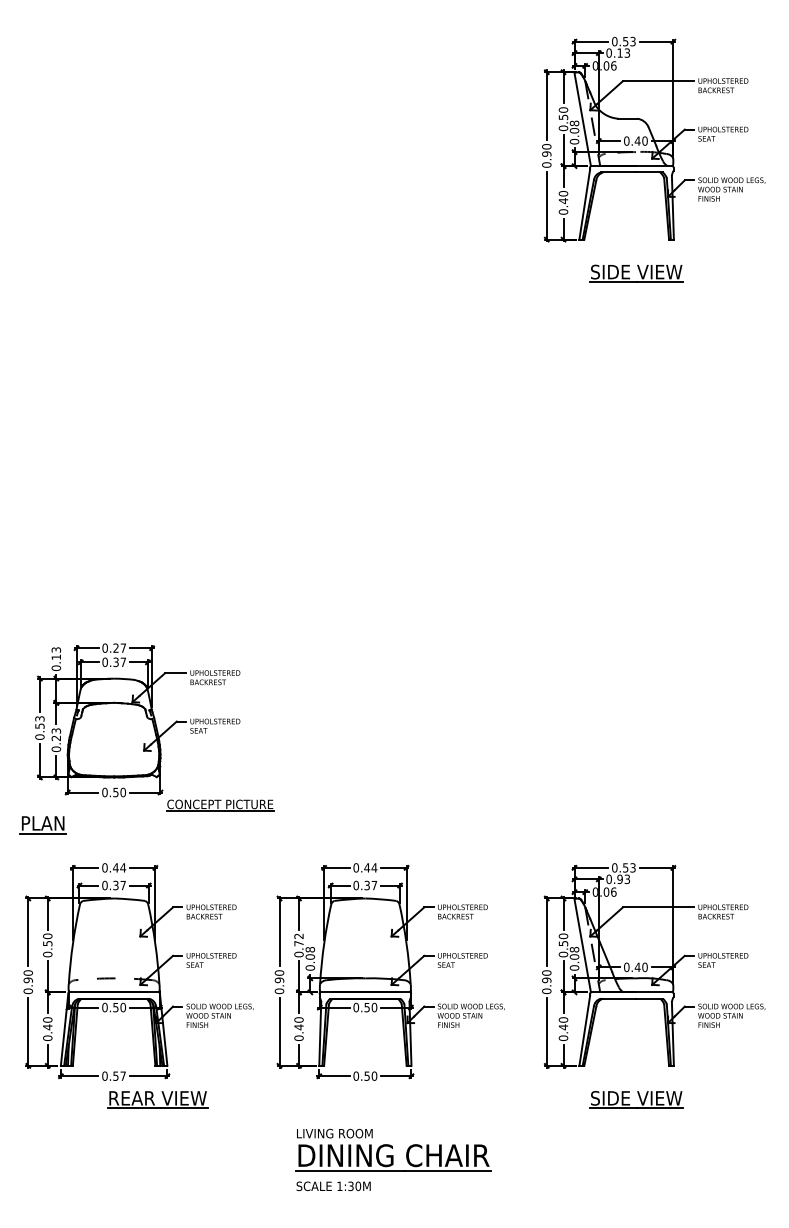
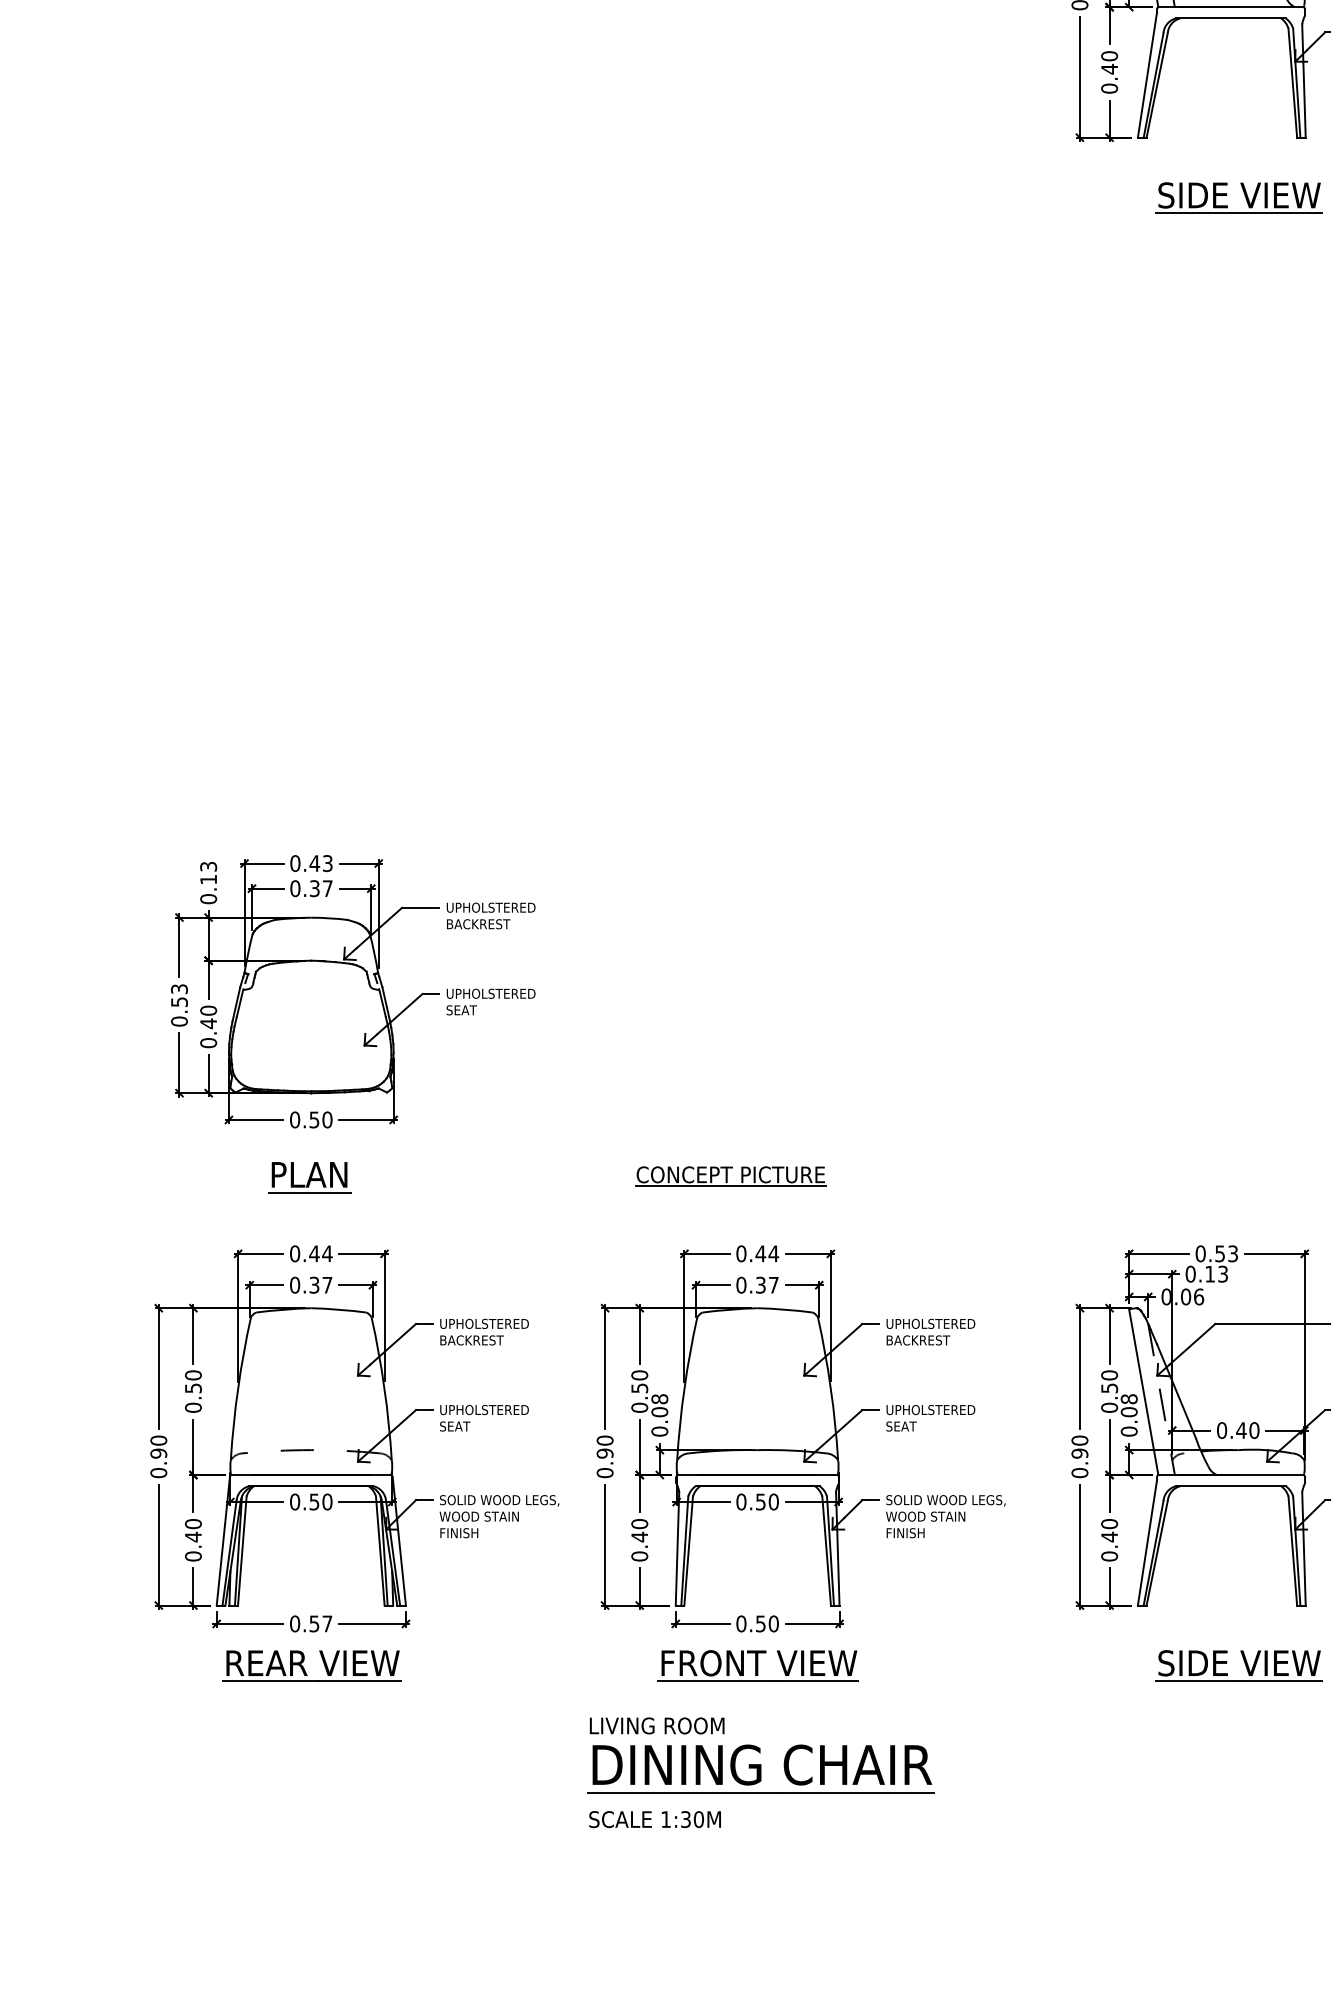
text: (119, 647) -> (320, 862), 0.27 -> 0.43
text: (55, 734) -> (207, 1016), 0.23 -> 0.40
part: (220, 805) -> (731, 1176), moved
part: (42, 825) -> (308, 1178), moved
text: (619, 879) -> (1209, 1274), 0.93 -> 0.13
text: (298, 939) -> (638, 1381), 0.72 -> 0.50
part: (157, 1099) -> (311, 1665), moved
part: (365, 1099) -> (757, 1665), added
part: (393, 1159) -> (761, 1771), moved

